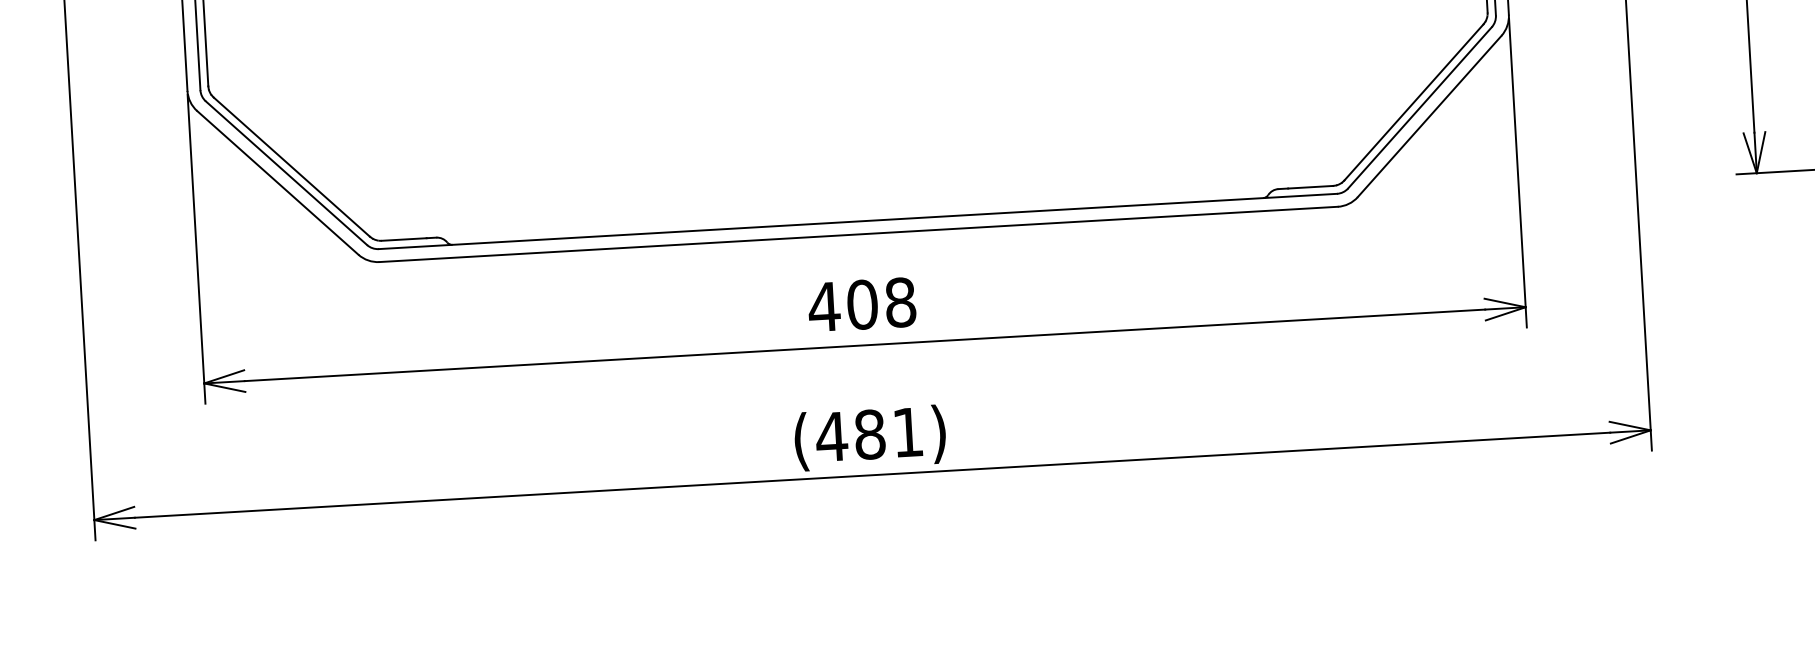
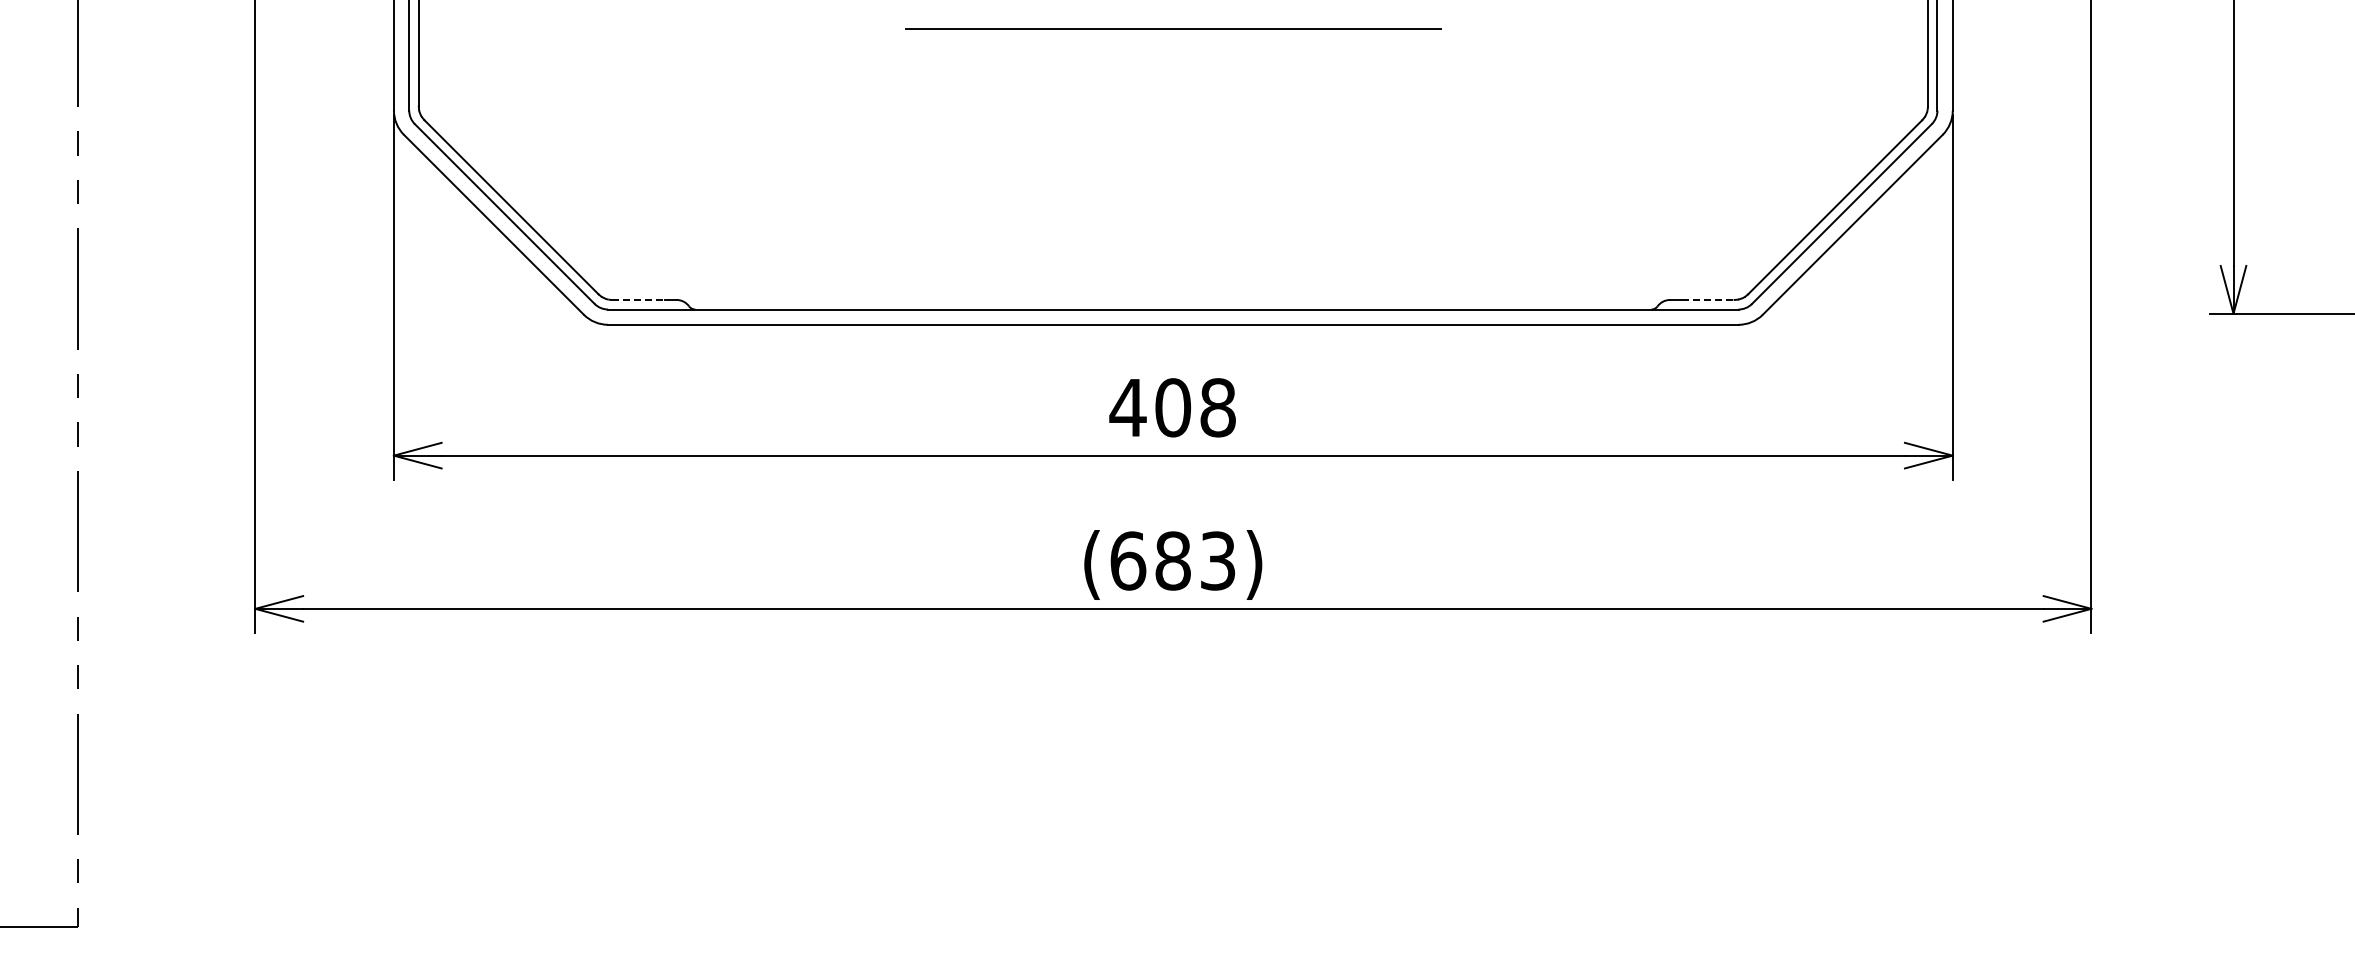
line: (1311, 186) -> (1708, 299), solid -> dashed
line: (404, 239) -> (638, 299), solid -> dashed
text: (869, 434) -> (1172, 560), (481) -> (683)

